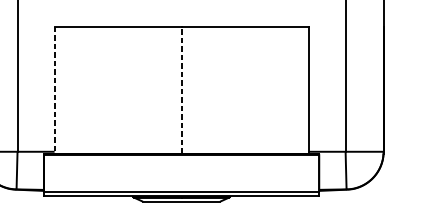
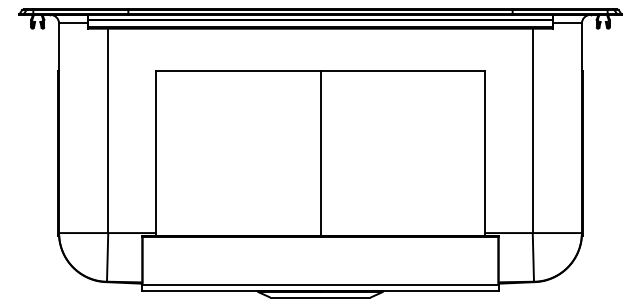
line: (181, 89) -> (320, 152), dashed -> solid
line: (54, 90) -> (156, 153), dashed -> solid

